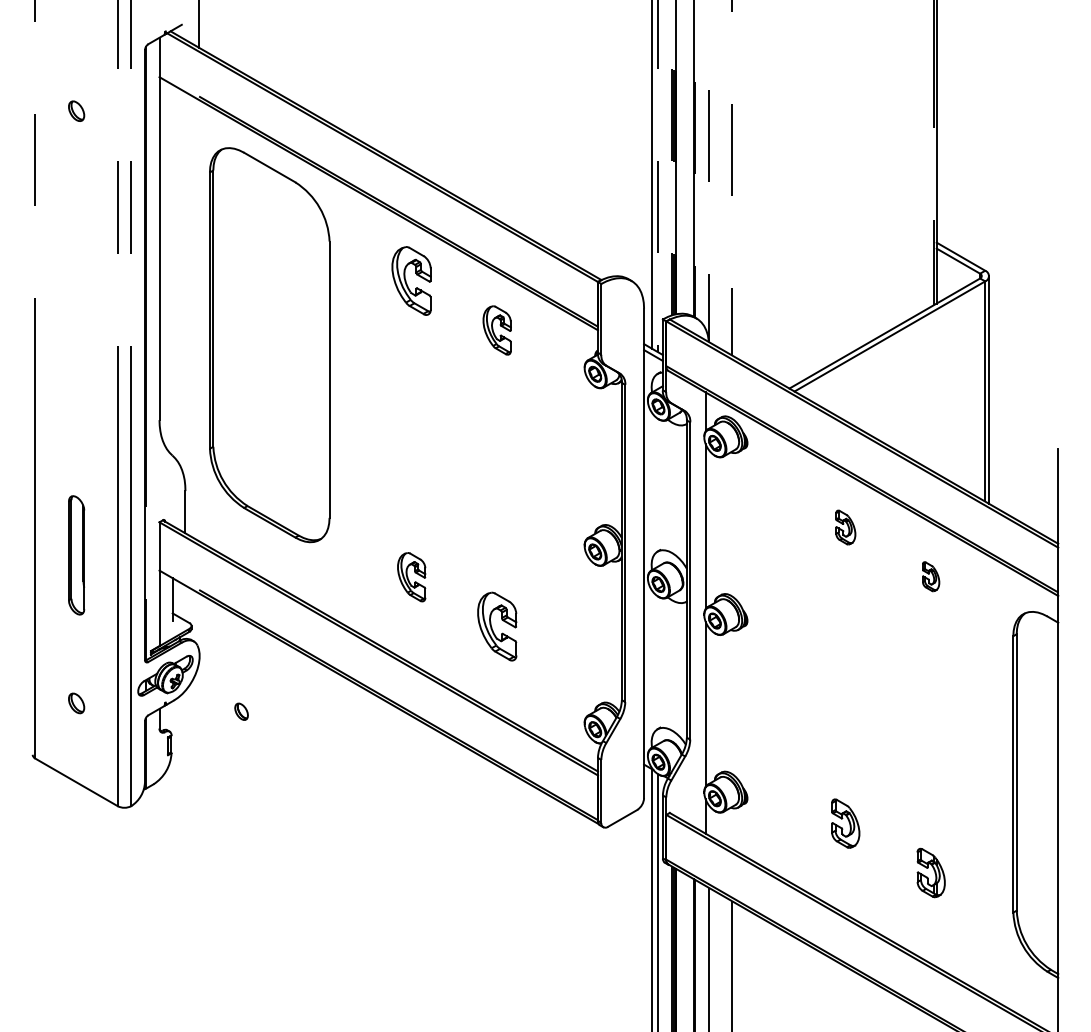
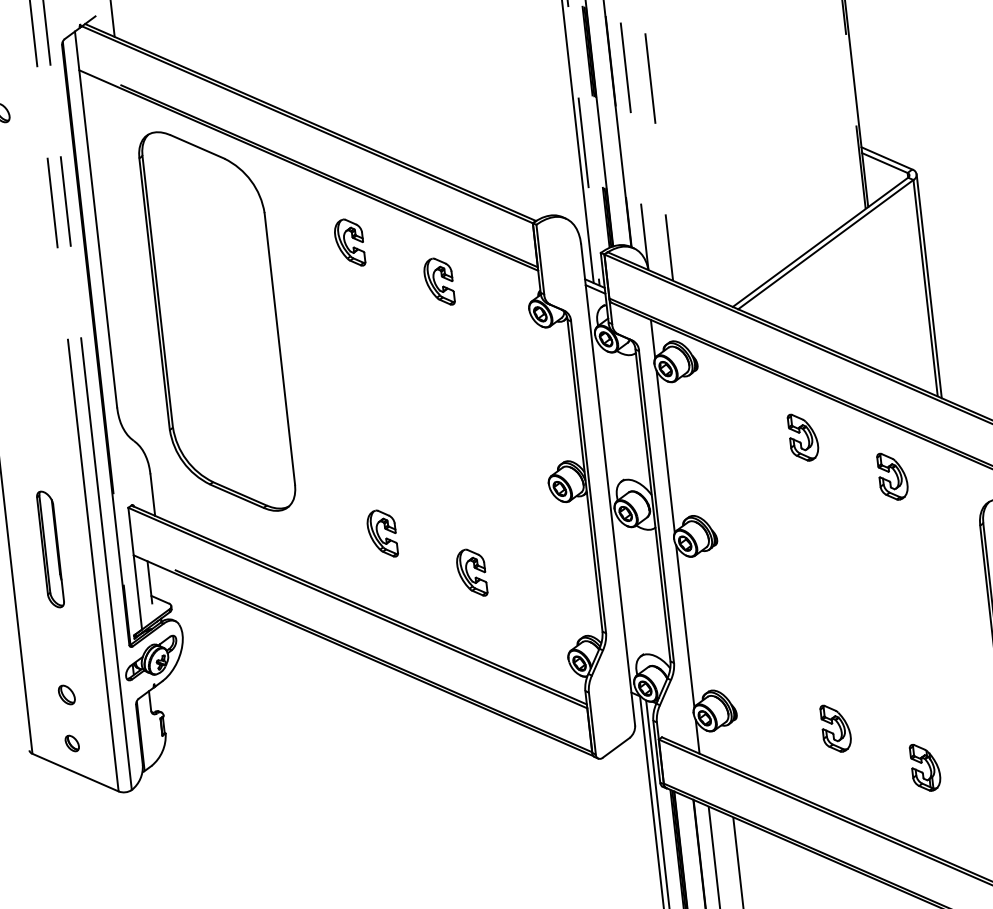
part: (411, 281) -> (349, 243), size x0.71
part: (845, 527) -> (803, 437), size x1.43
part: (930, 576) -> (892, 476), size x1.67
part: (496, 626) -> (471, 573), size x0.71
part: (241, 711) -> (72, 743), moved

